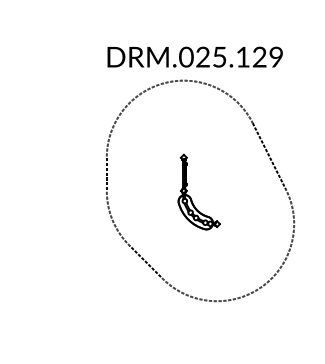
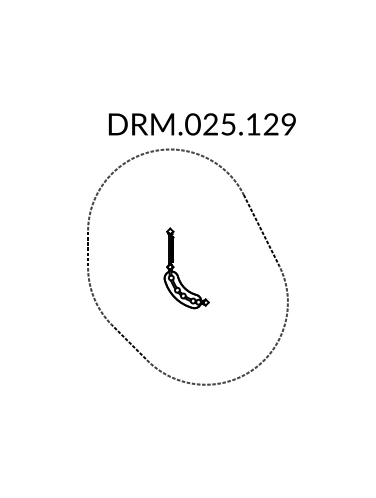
text: (195, 57) -> (202, 124), moved

